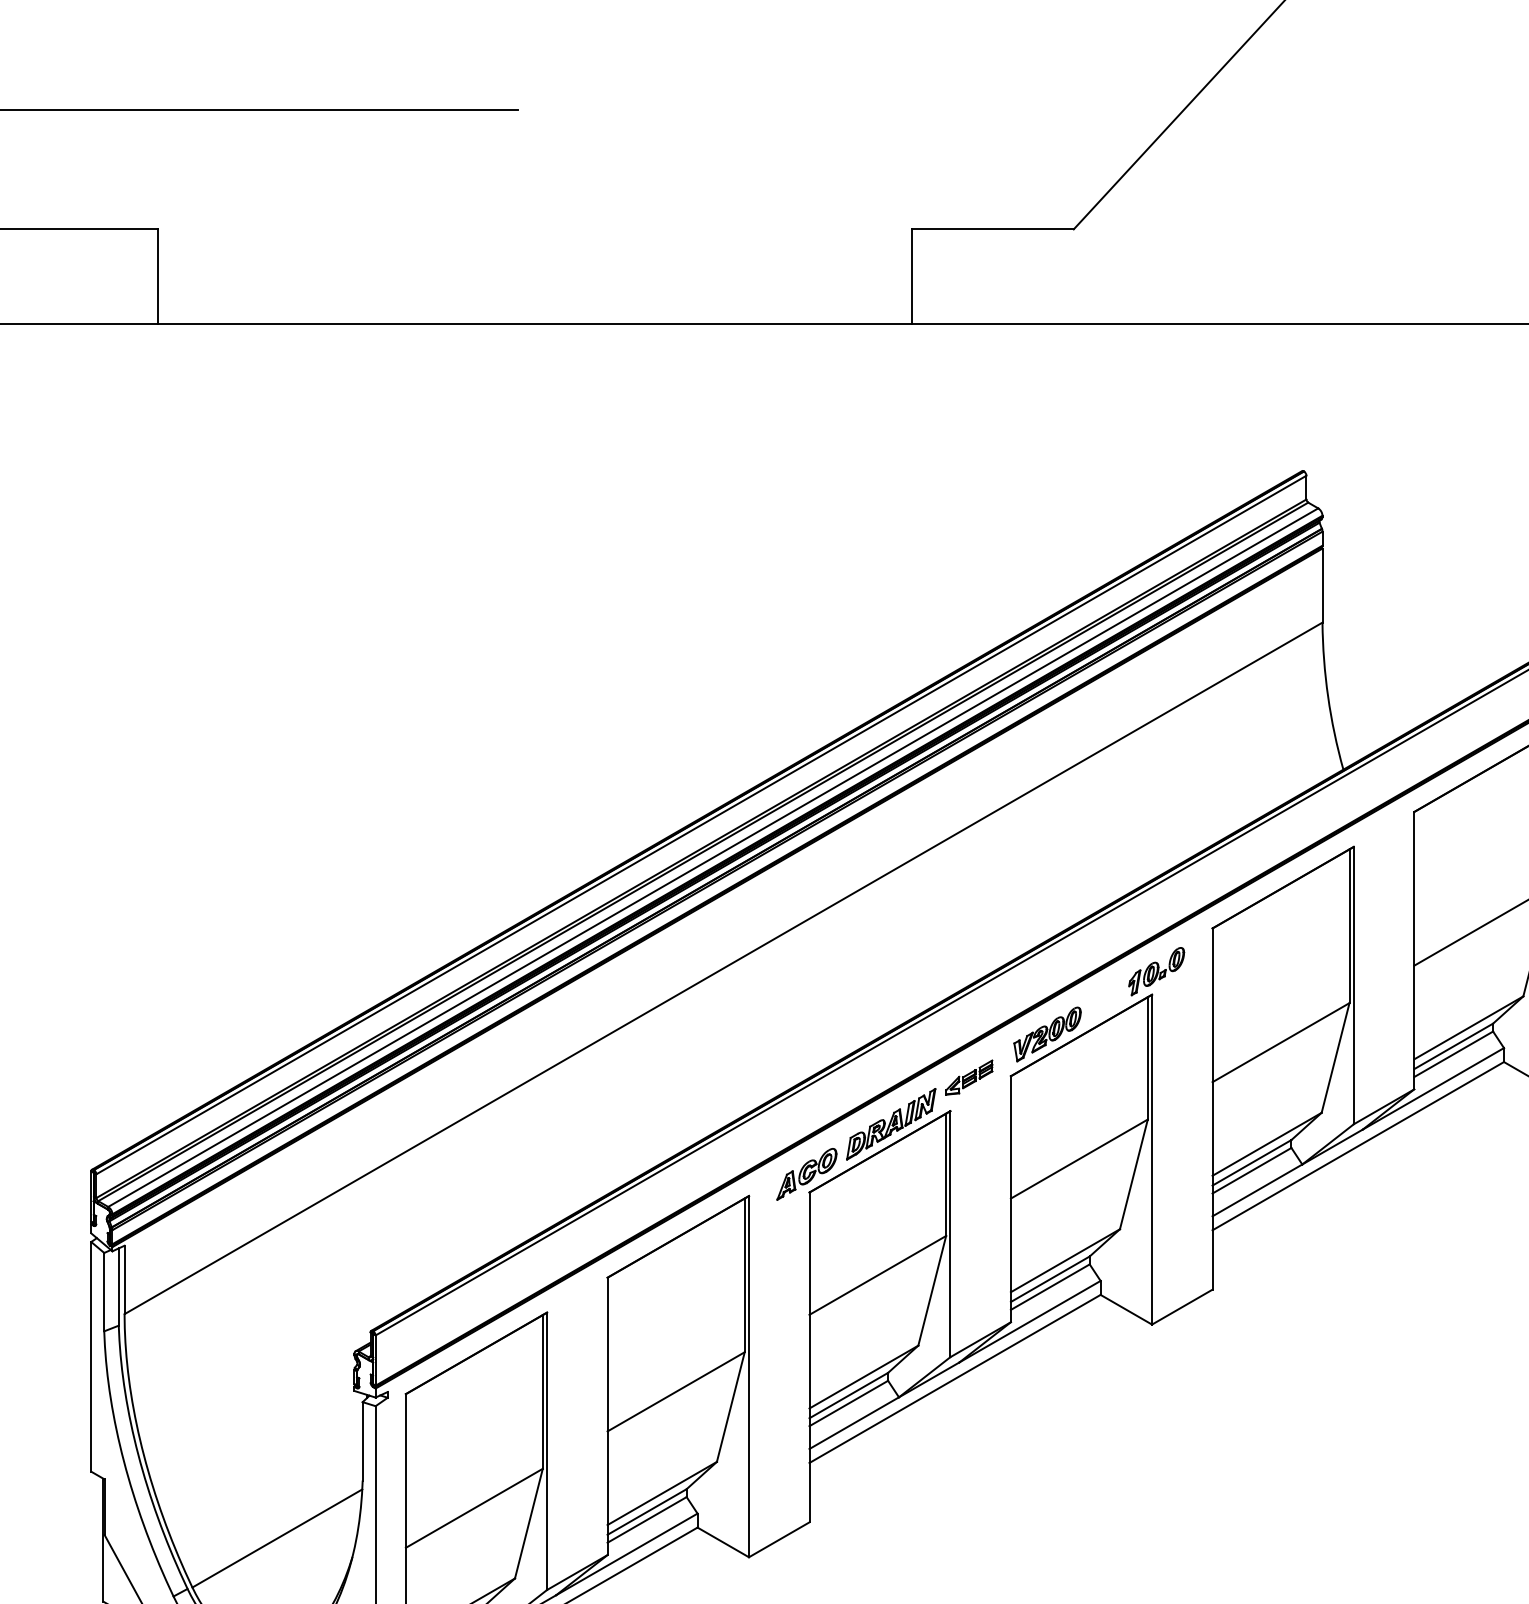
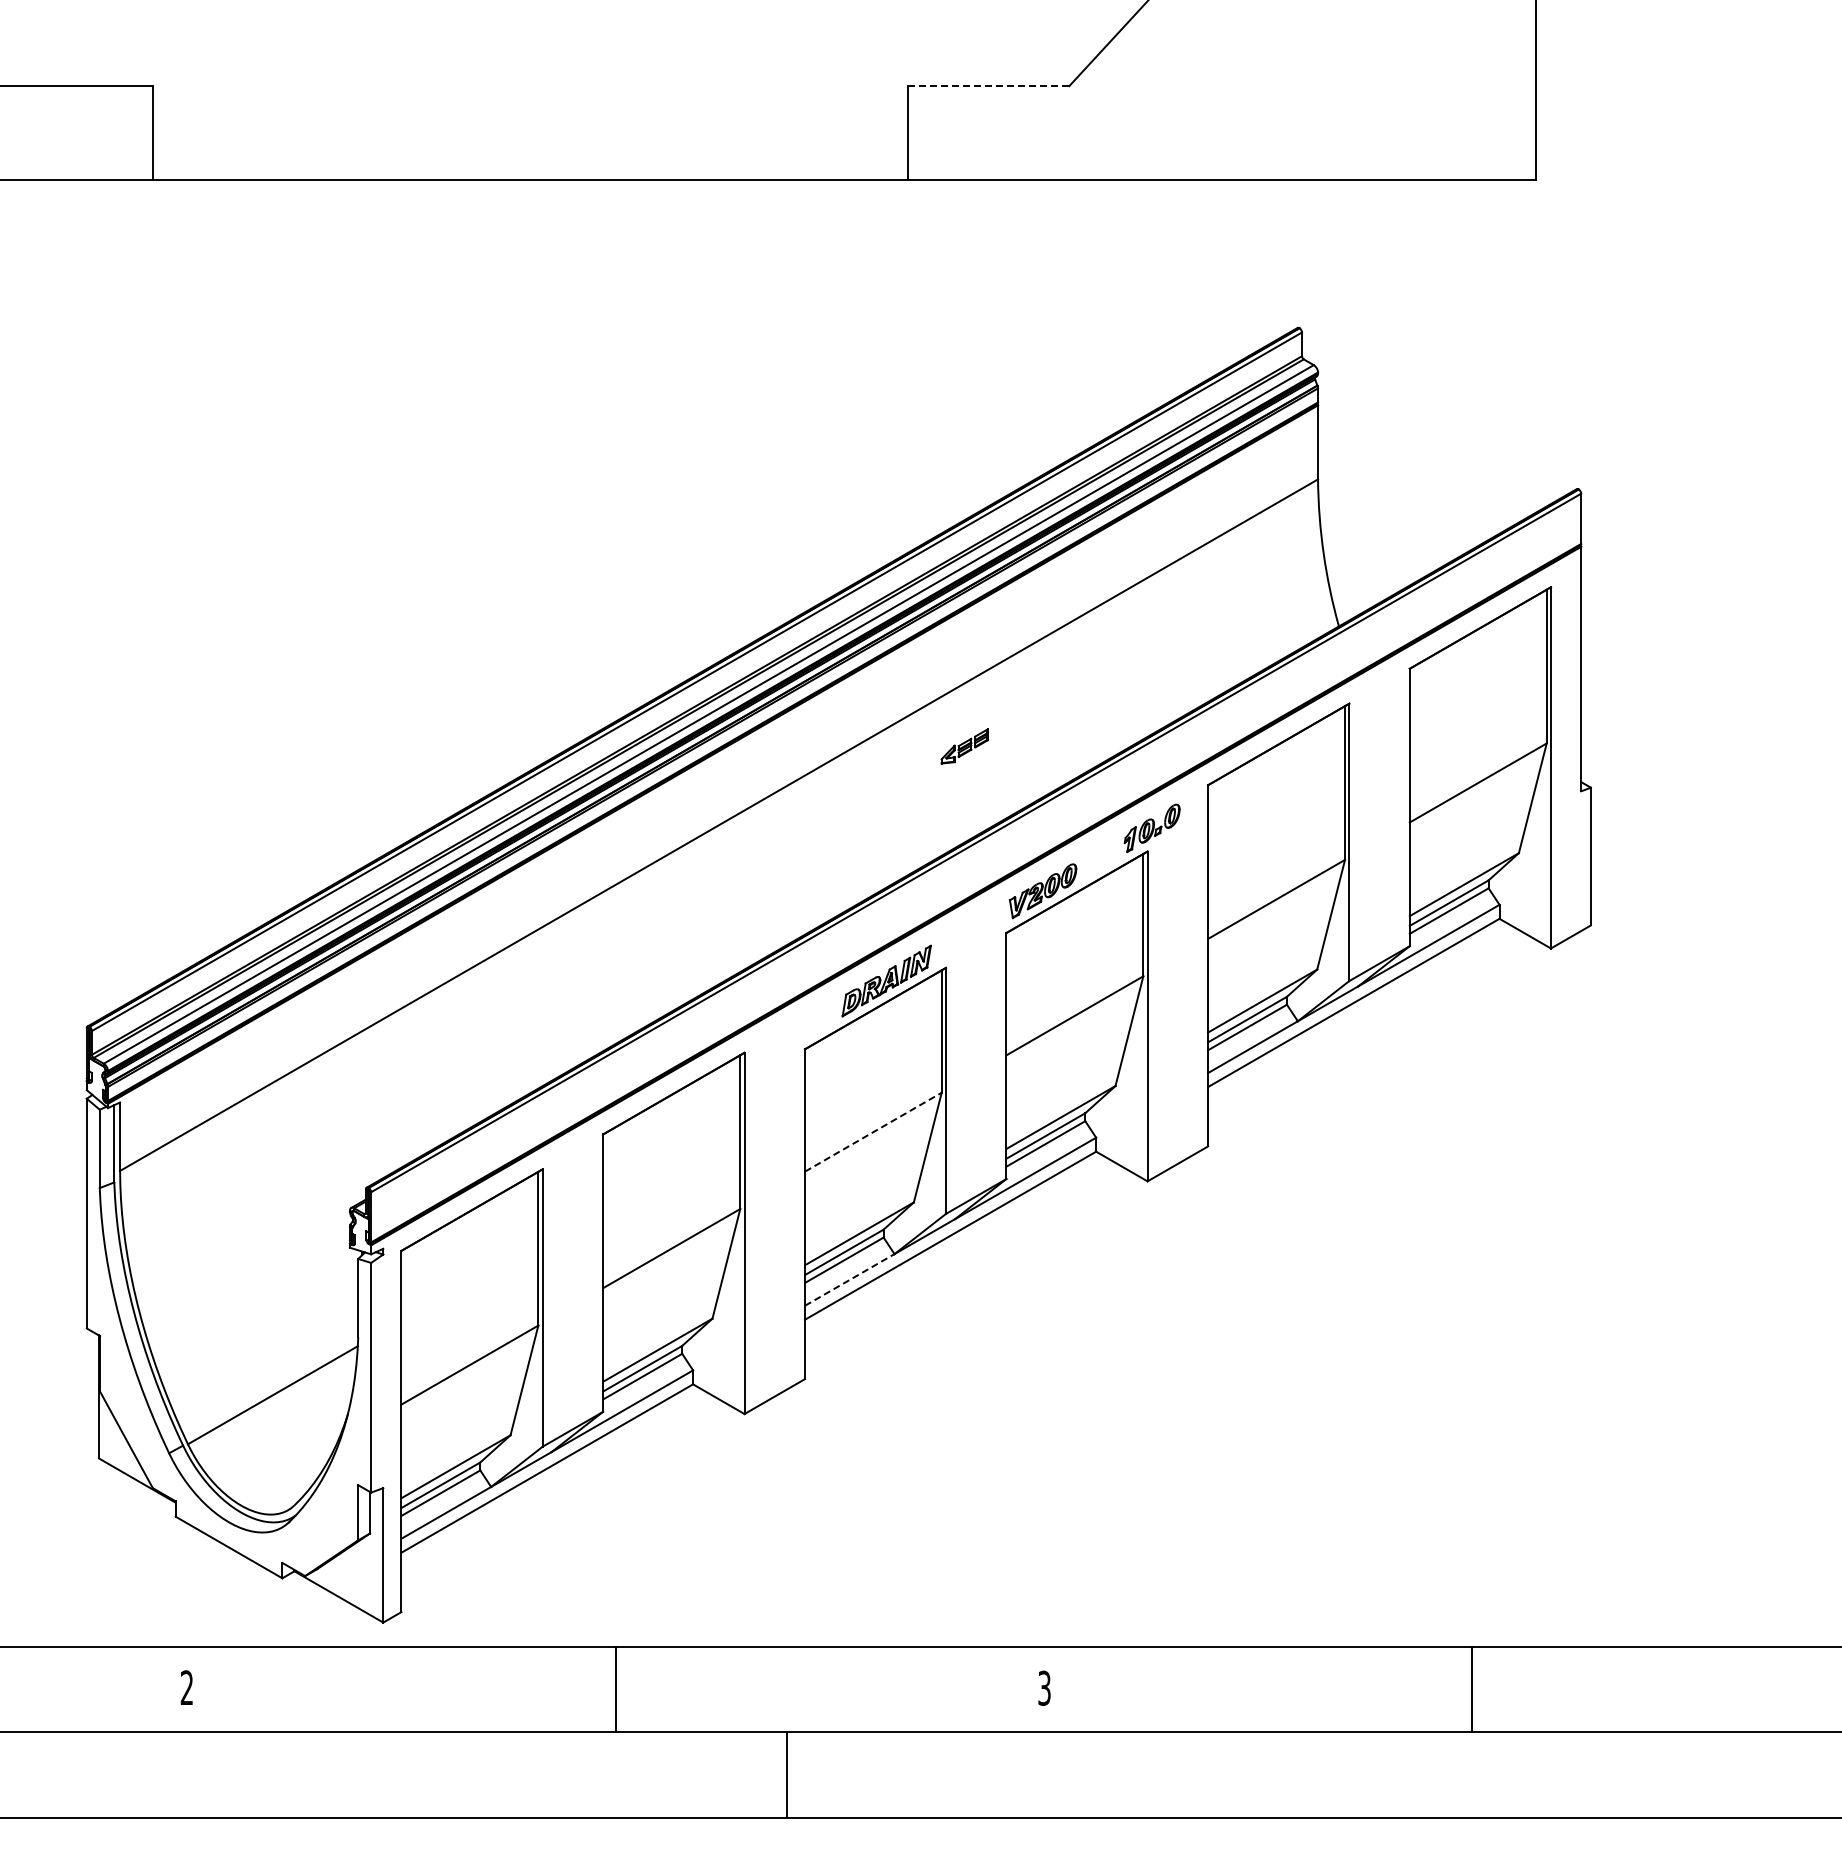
line: (992, 229) -> (988, 86), solid -> dashed
part: (968, 1077) -> (964, 746), moved
part: (806, 1173) -> (802, 1030), removed
line: (877, 1275) -> (873, 1132), solid -> dashed
line: (853, 1422) -> (849, 1279), solid -> dashed

